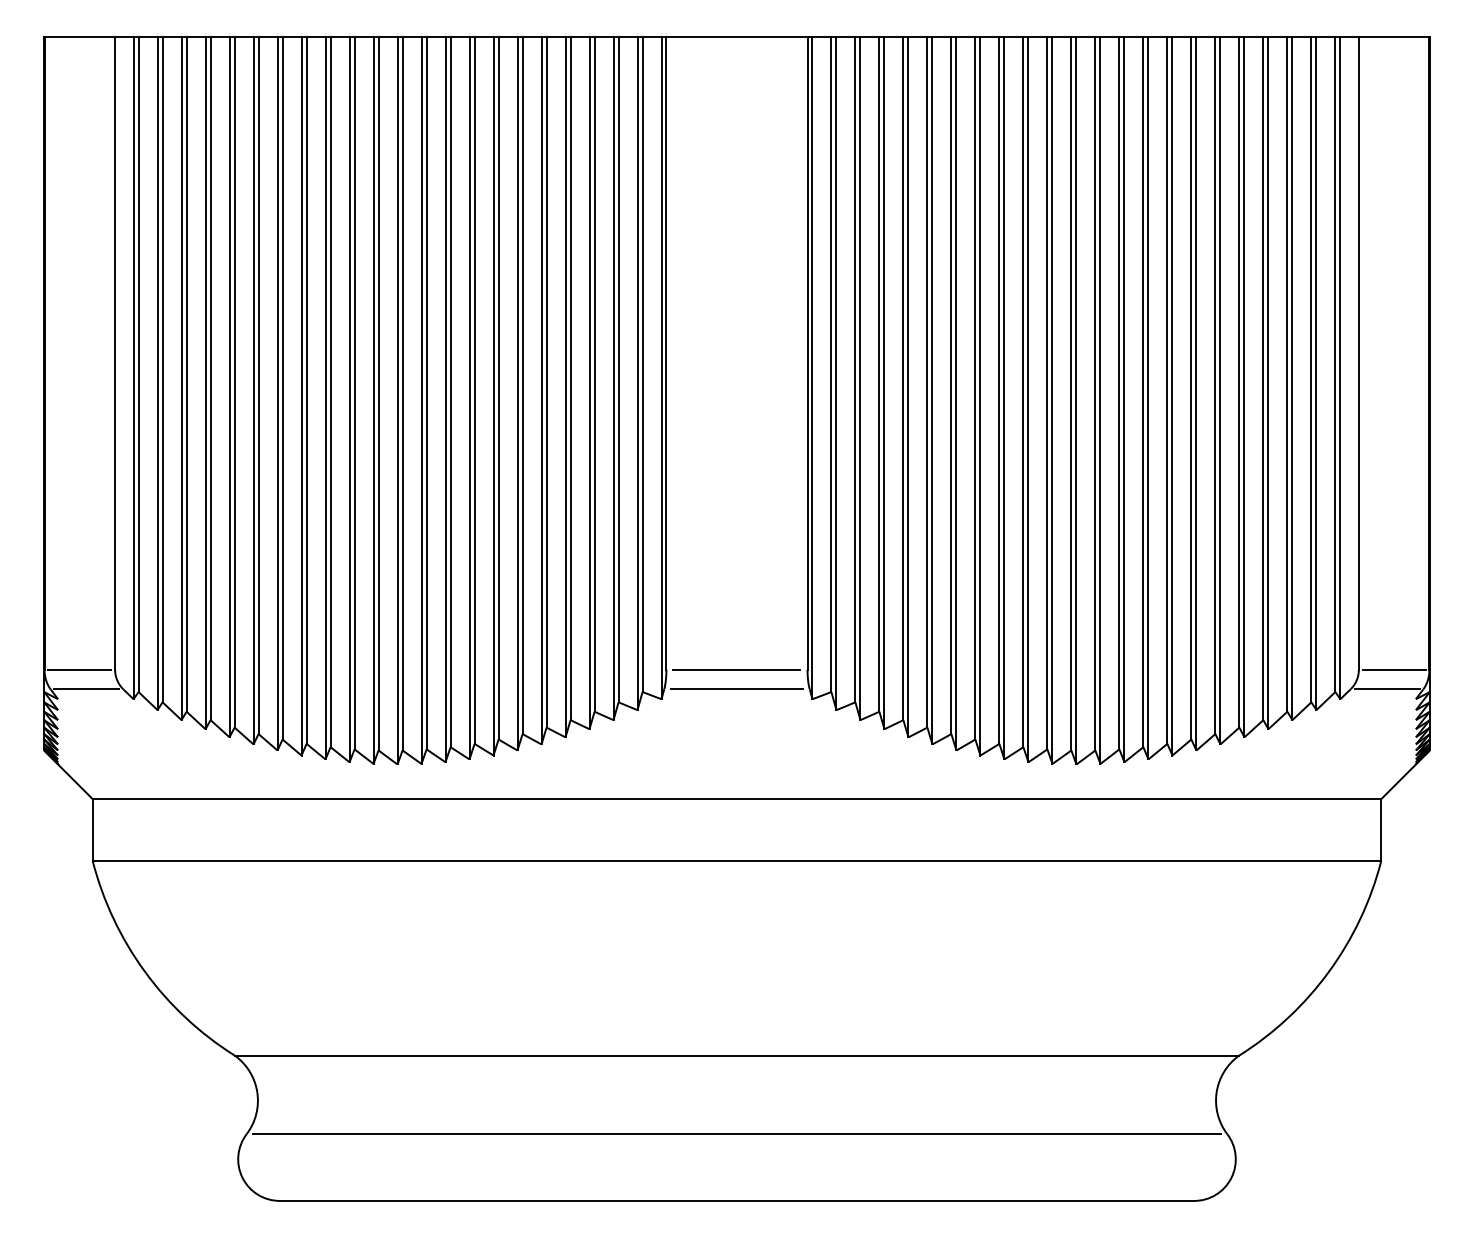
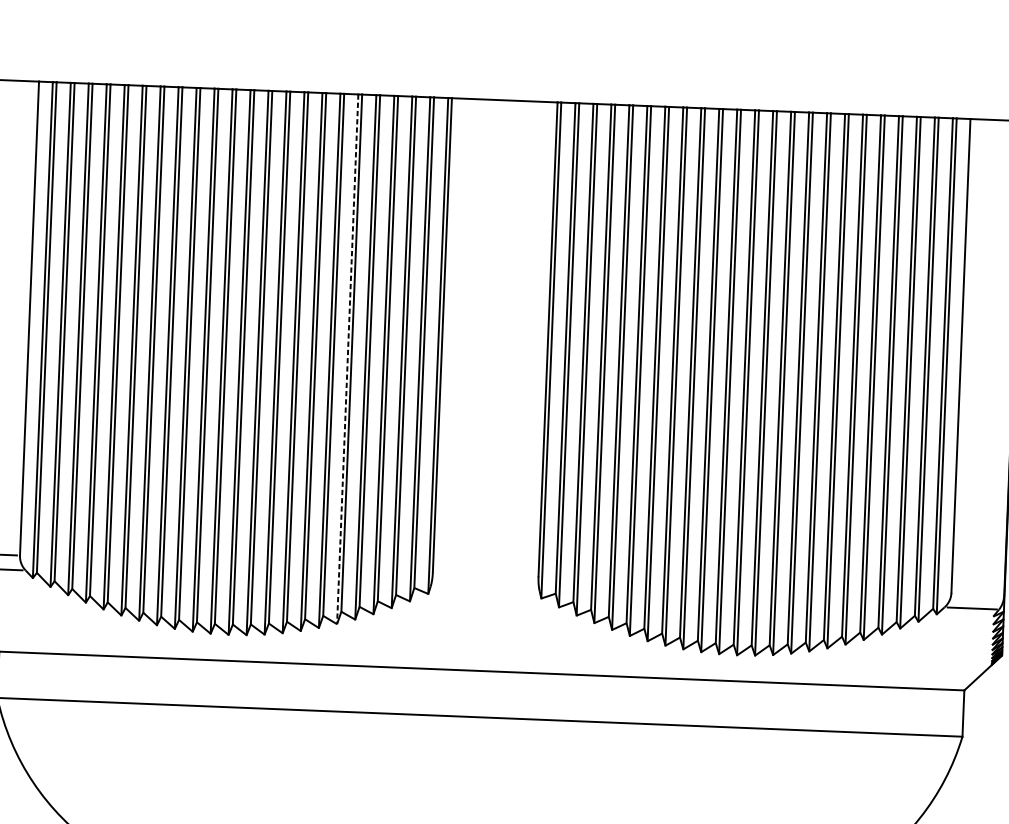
line: (541, 390) -> (347, 359), solid -> dashed
line: (736, 669) -> (485, 573), removed
line: (1394, 669) -> (978, 593), removed
line: (736, 689) -> (484, 588), removed

